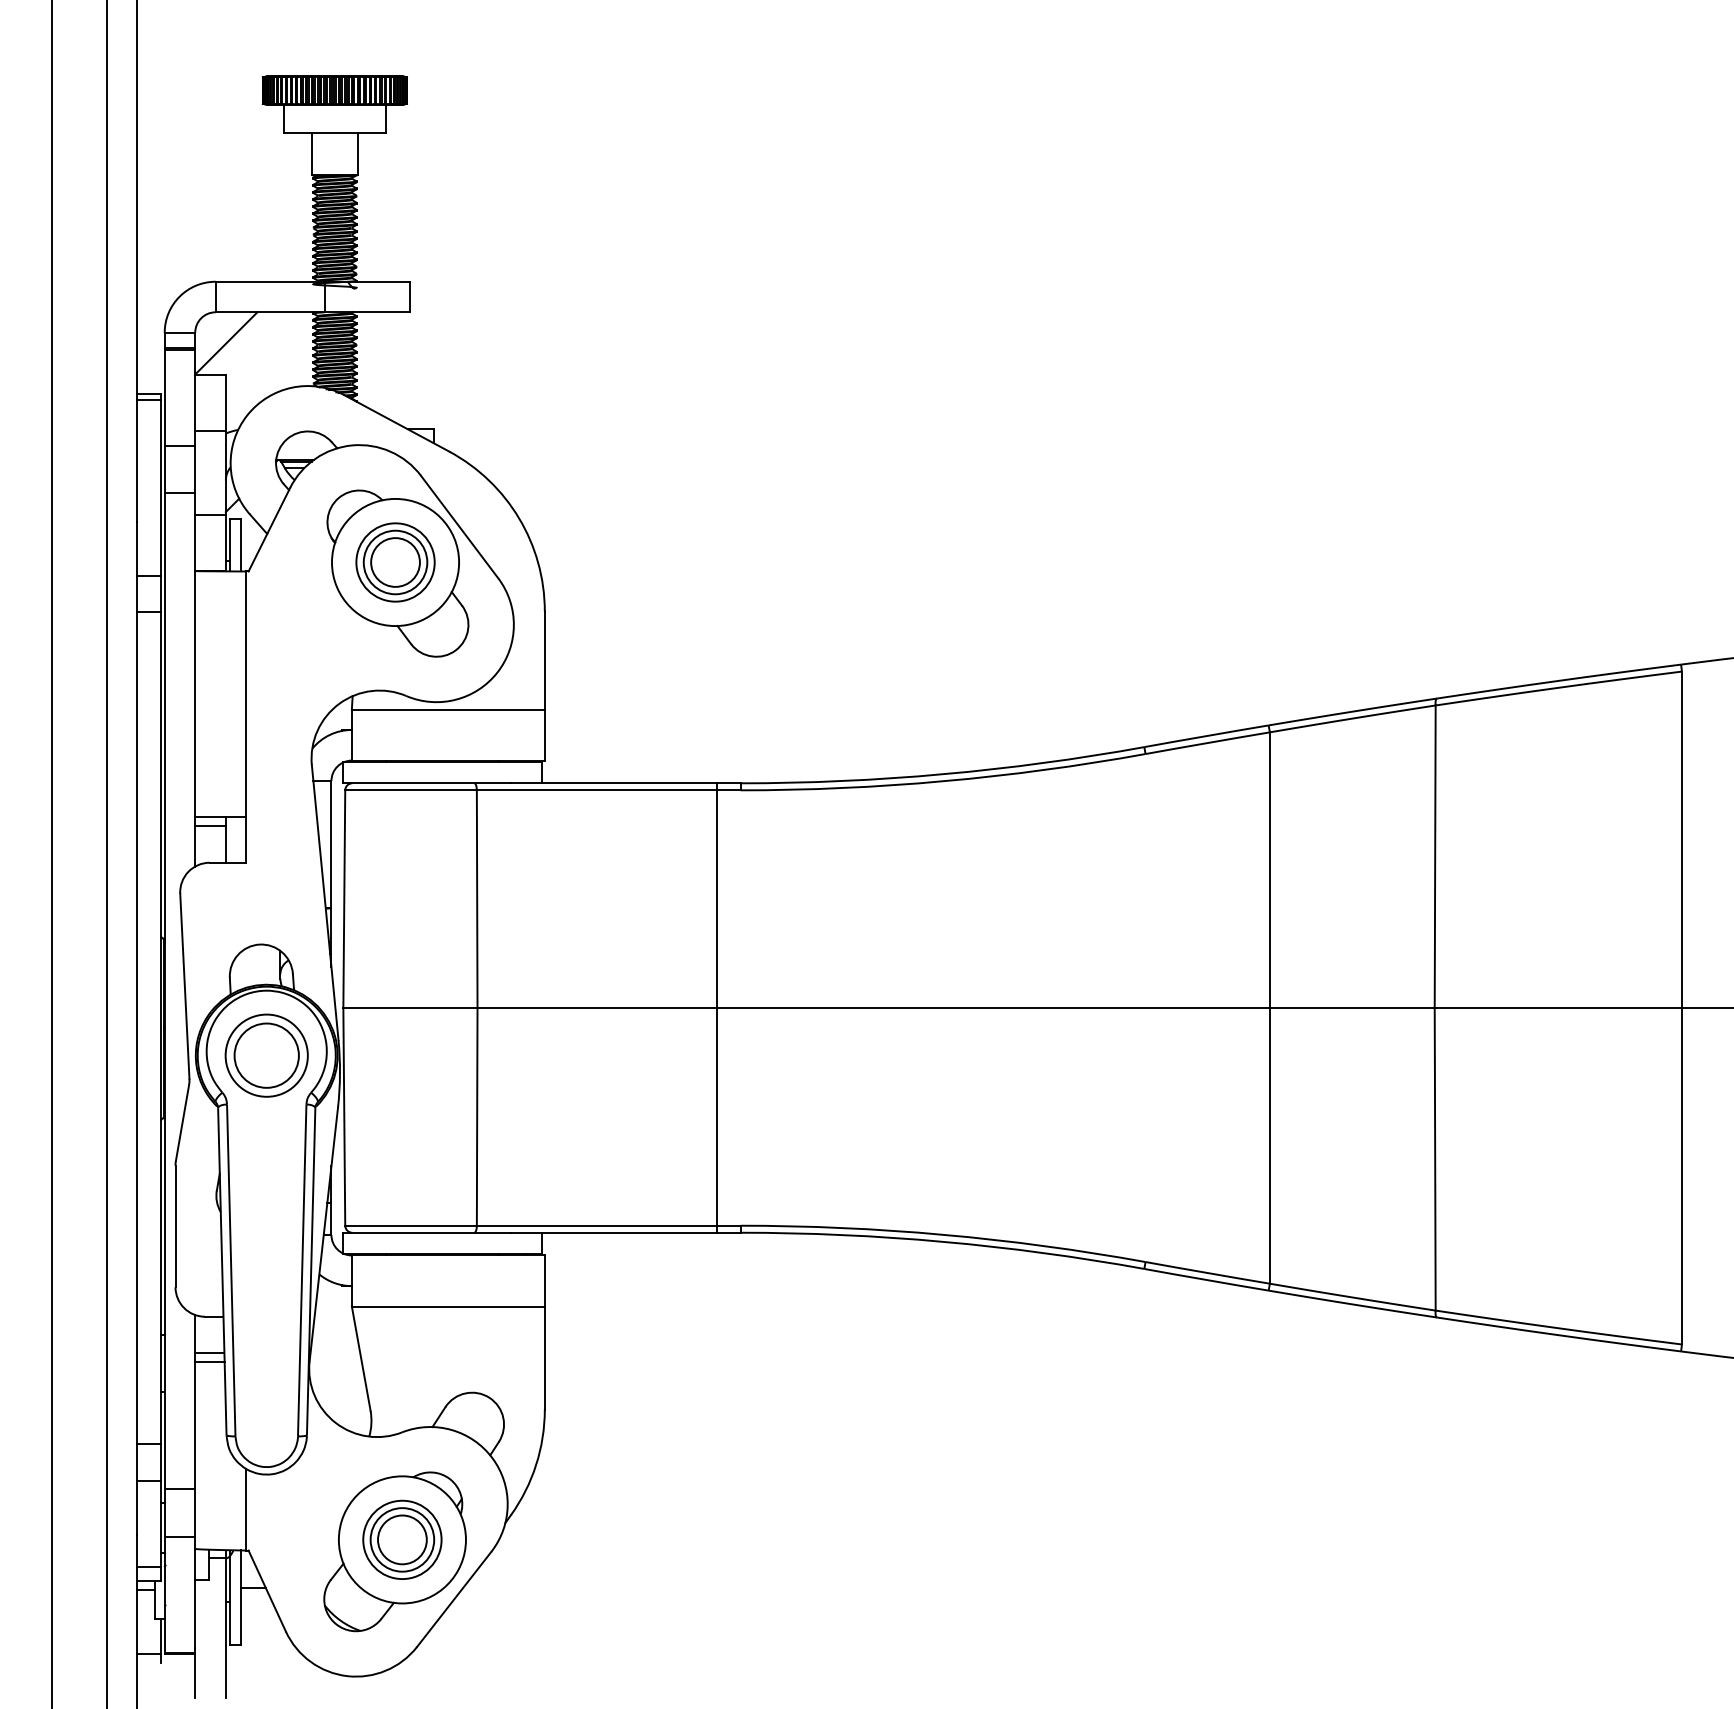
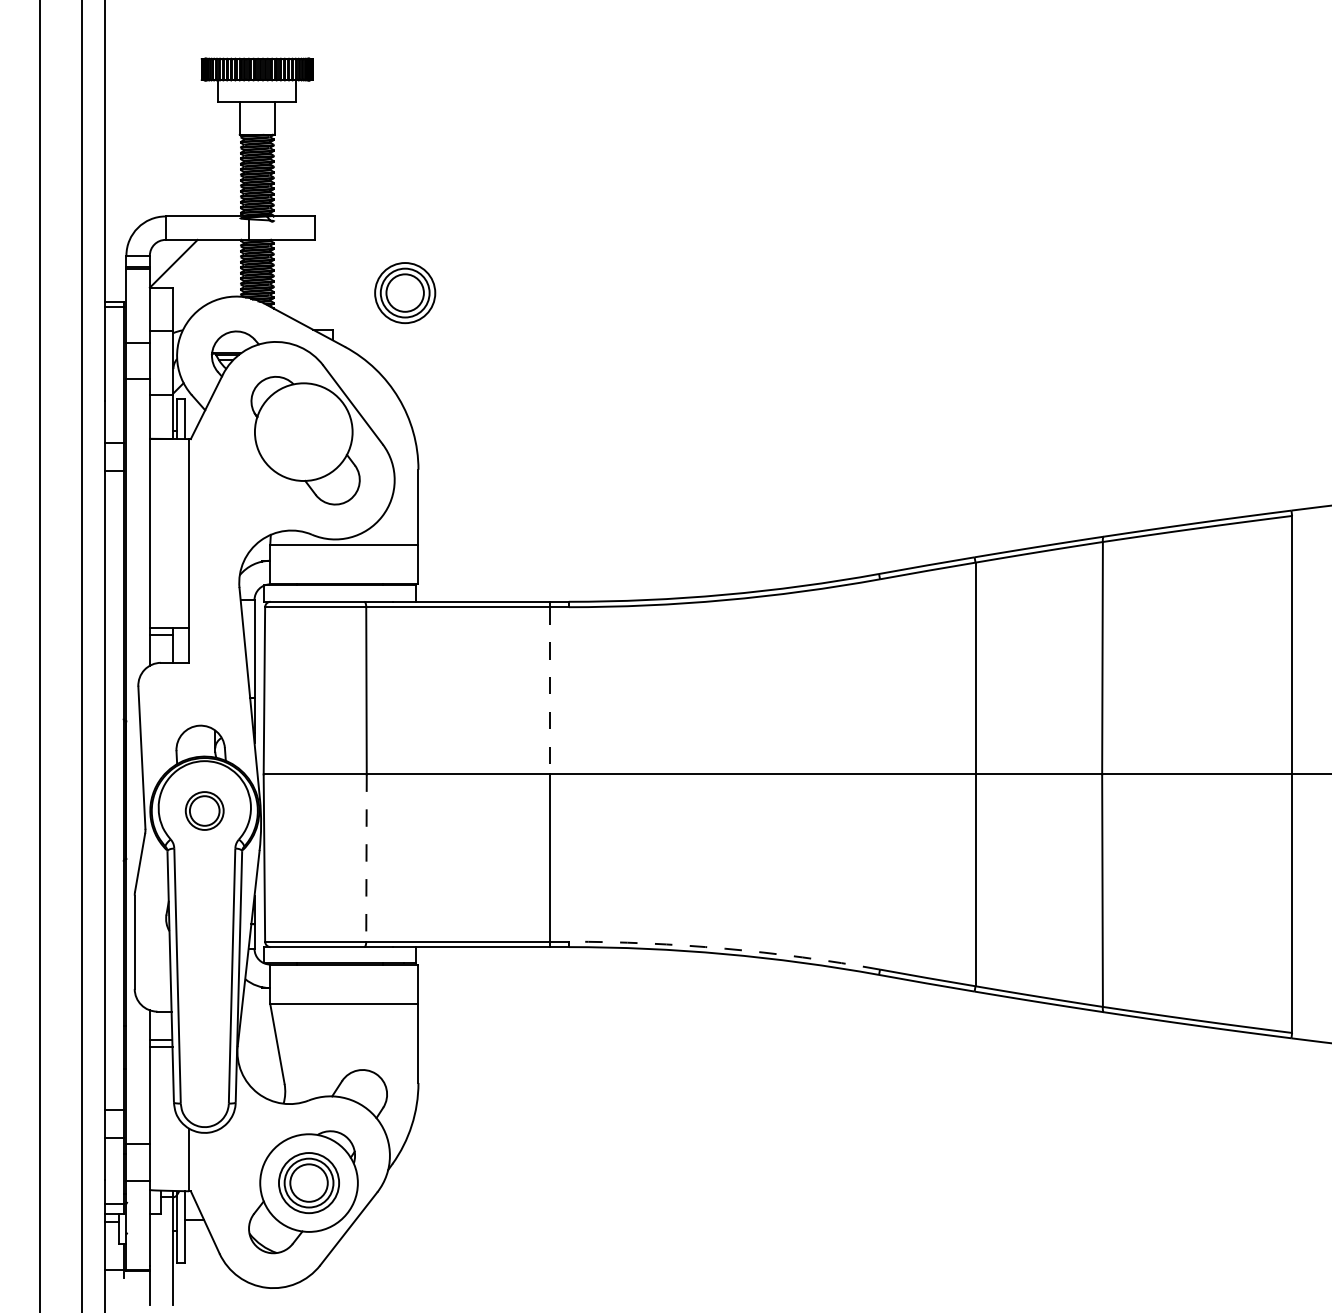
part: (395, 562) -> (405, 293), moved
line: (716, 899) -> (550, 691), solid -> dashed
part: (266, 1055) -> (204, 810), size x0.6
line: (477, 1116) -> (366, 857), solid -> dashed
arc: (943, 1234) -> (724, 948), solid -> dashed

